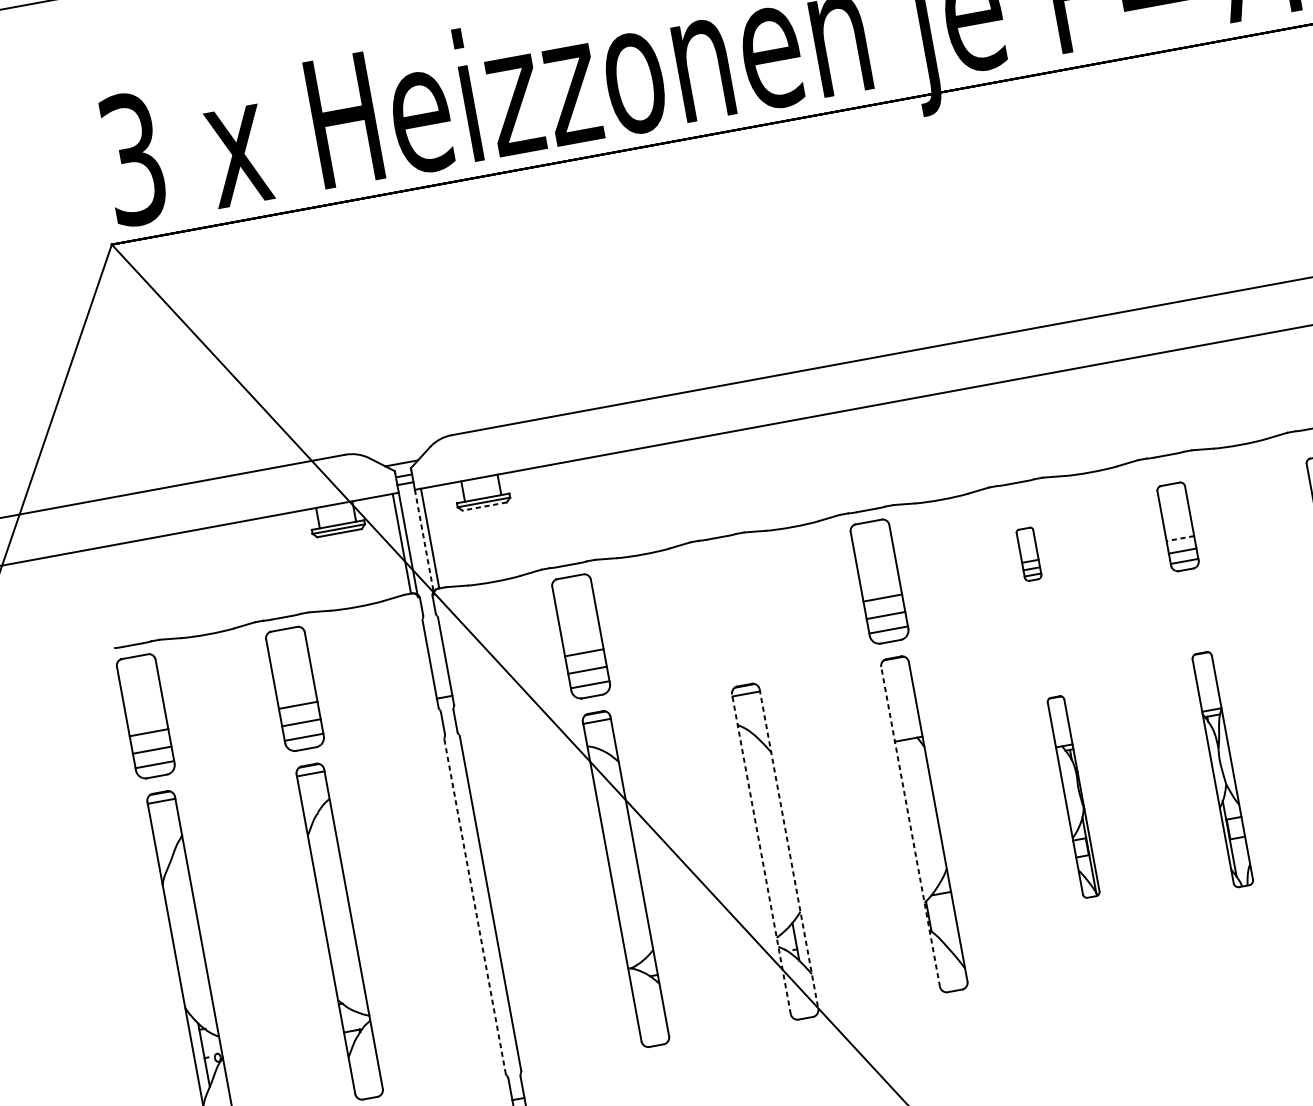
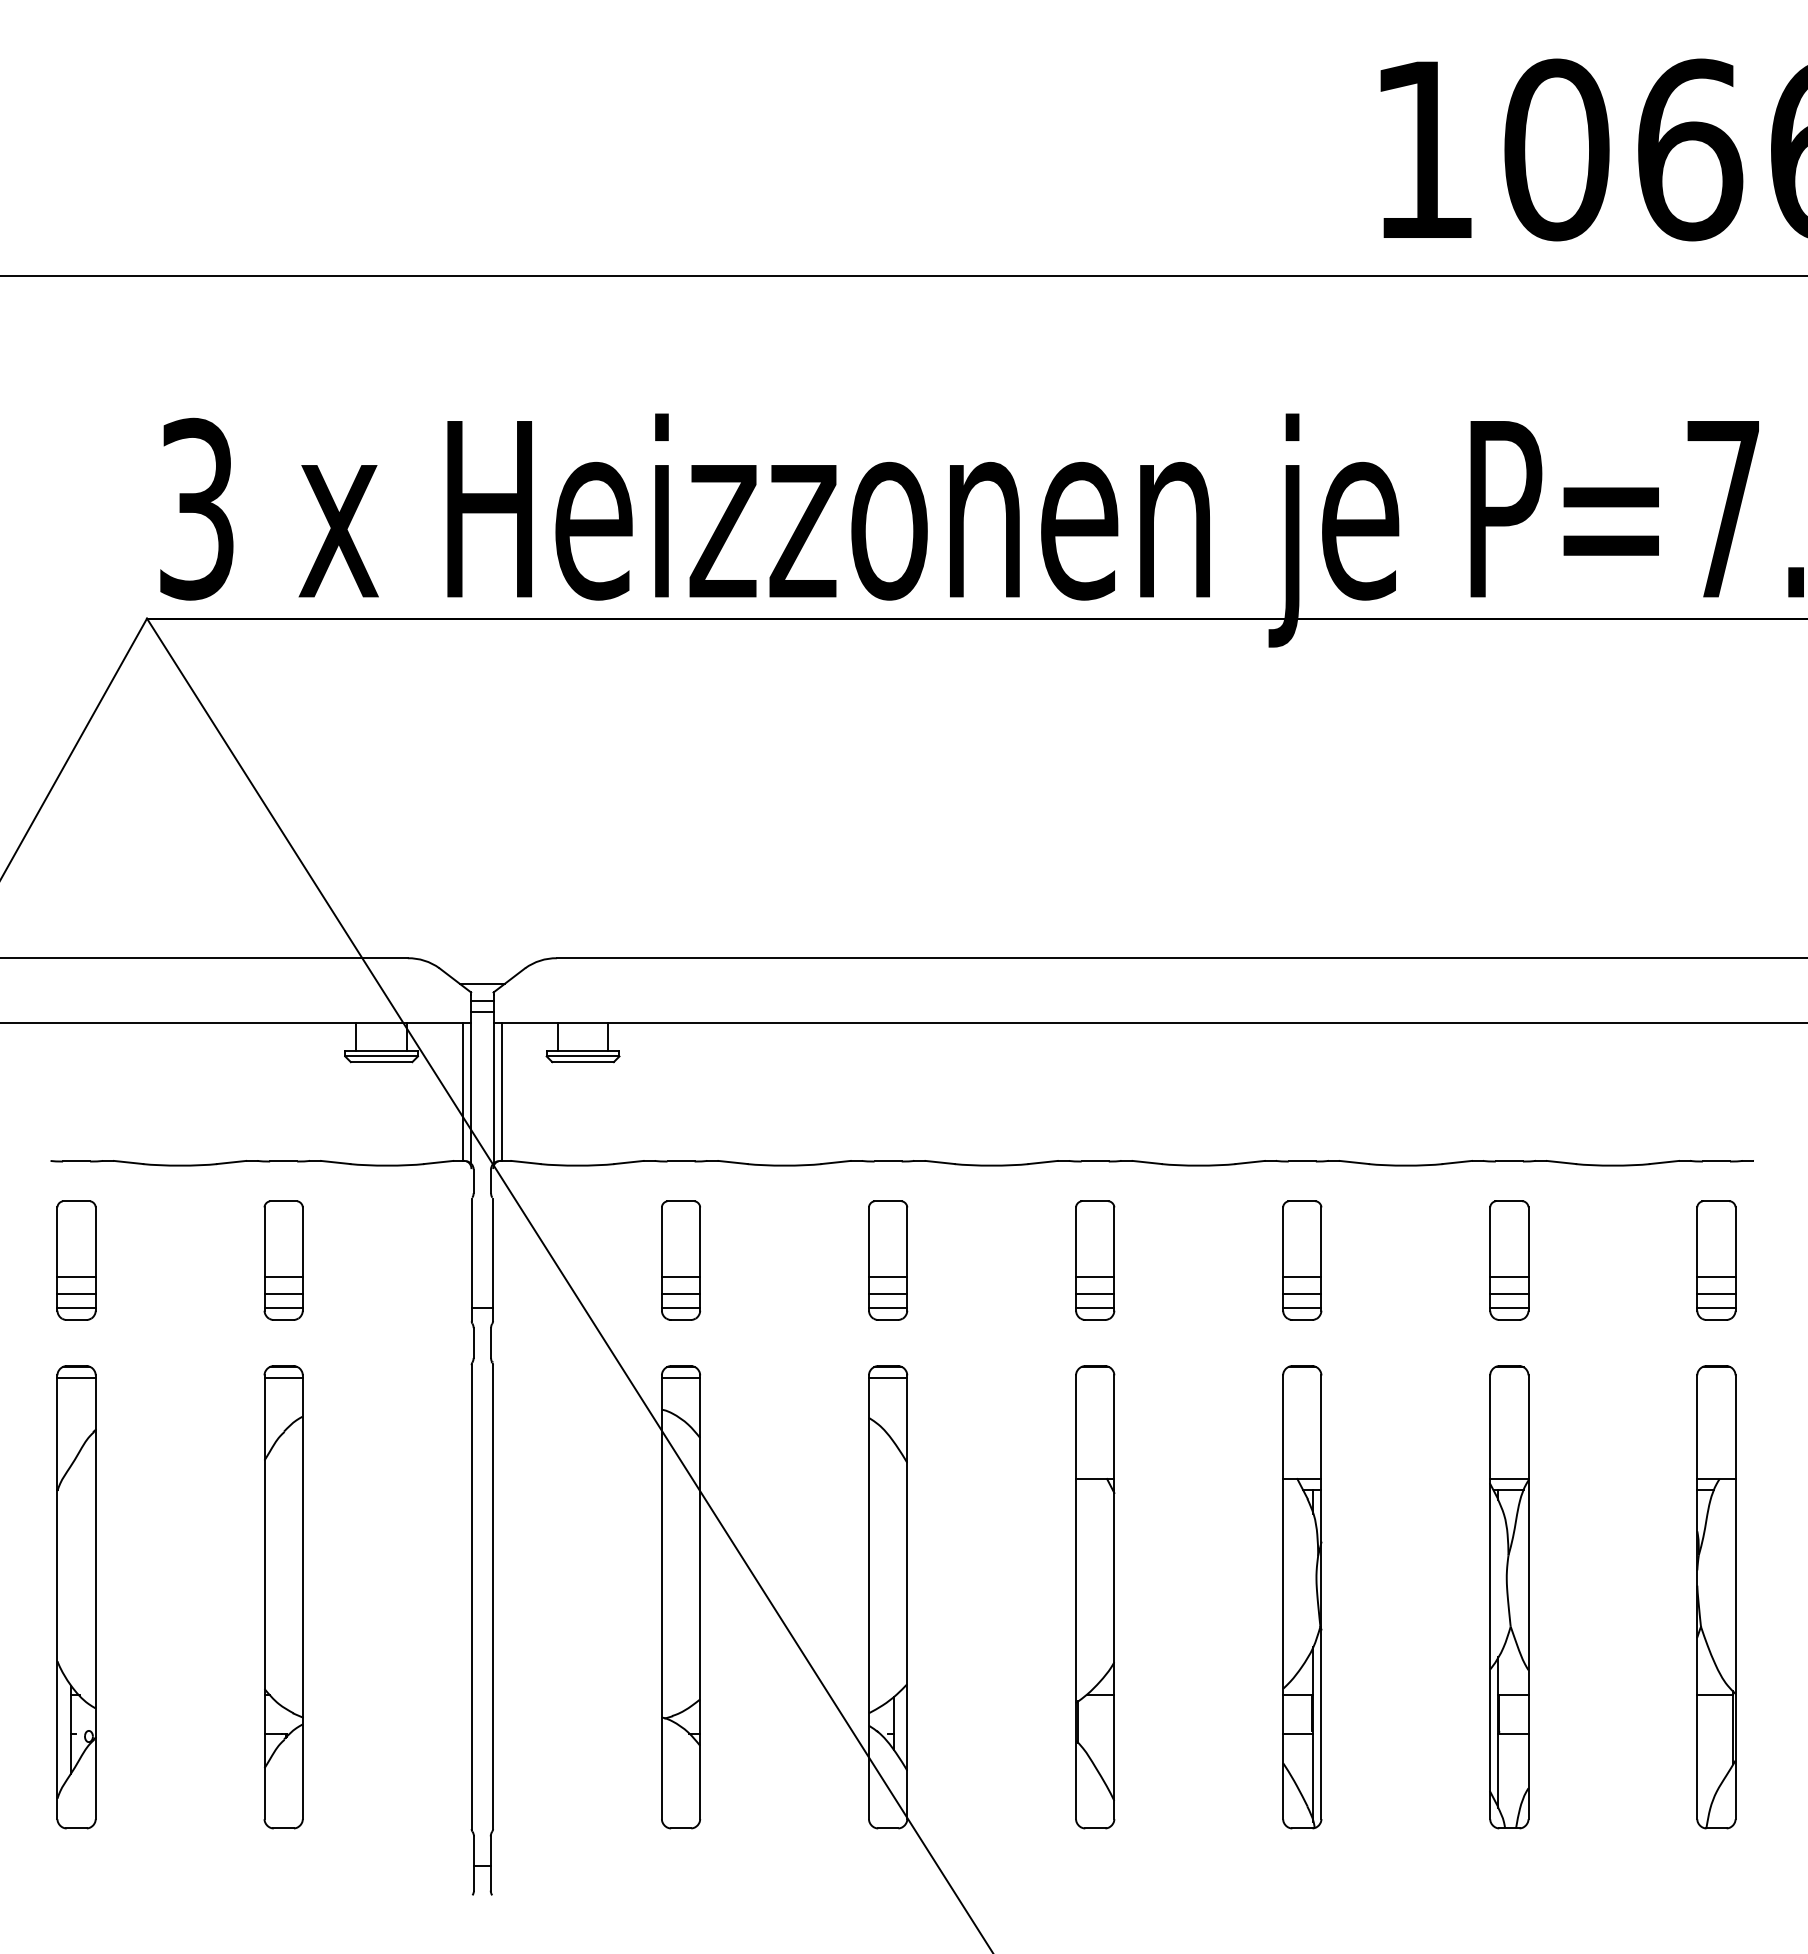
line: (485, 506) -> (583, 1062), dashed -> solid
line: (1179, 538) -> (1508, 1276), dashed -> solid
line: (424, 540) -> (493, 1093), dashed -> solid
part: (1029, 554) -> (1302, 1260), size x1.67
part: (880, 581) -> (1095, 1260), size x0.71
part: (730, 609) -> (888, 1260), added
part: (581, 636) -> (681, 1260), size x0.71
part: (295, 689) -> (283, 1260), size x0.71
part: (145, 716) -> (76, 1260), size x0.71
part: (1222, 769) -> (1509, 1597), size x1.43
part: (1073, 797) -> (1302, 1597), size x1.67
line: (910, 827) -> (1076, 1597), dashed -> solid
line: (789, 849) -> (907, 1597), dashed -> solid
line: (761, 854) -> (869, 1597), dashed -> solid
line: (474, 906) -> (471, 1596), dashed -> solid

